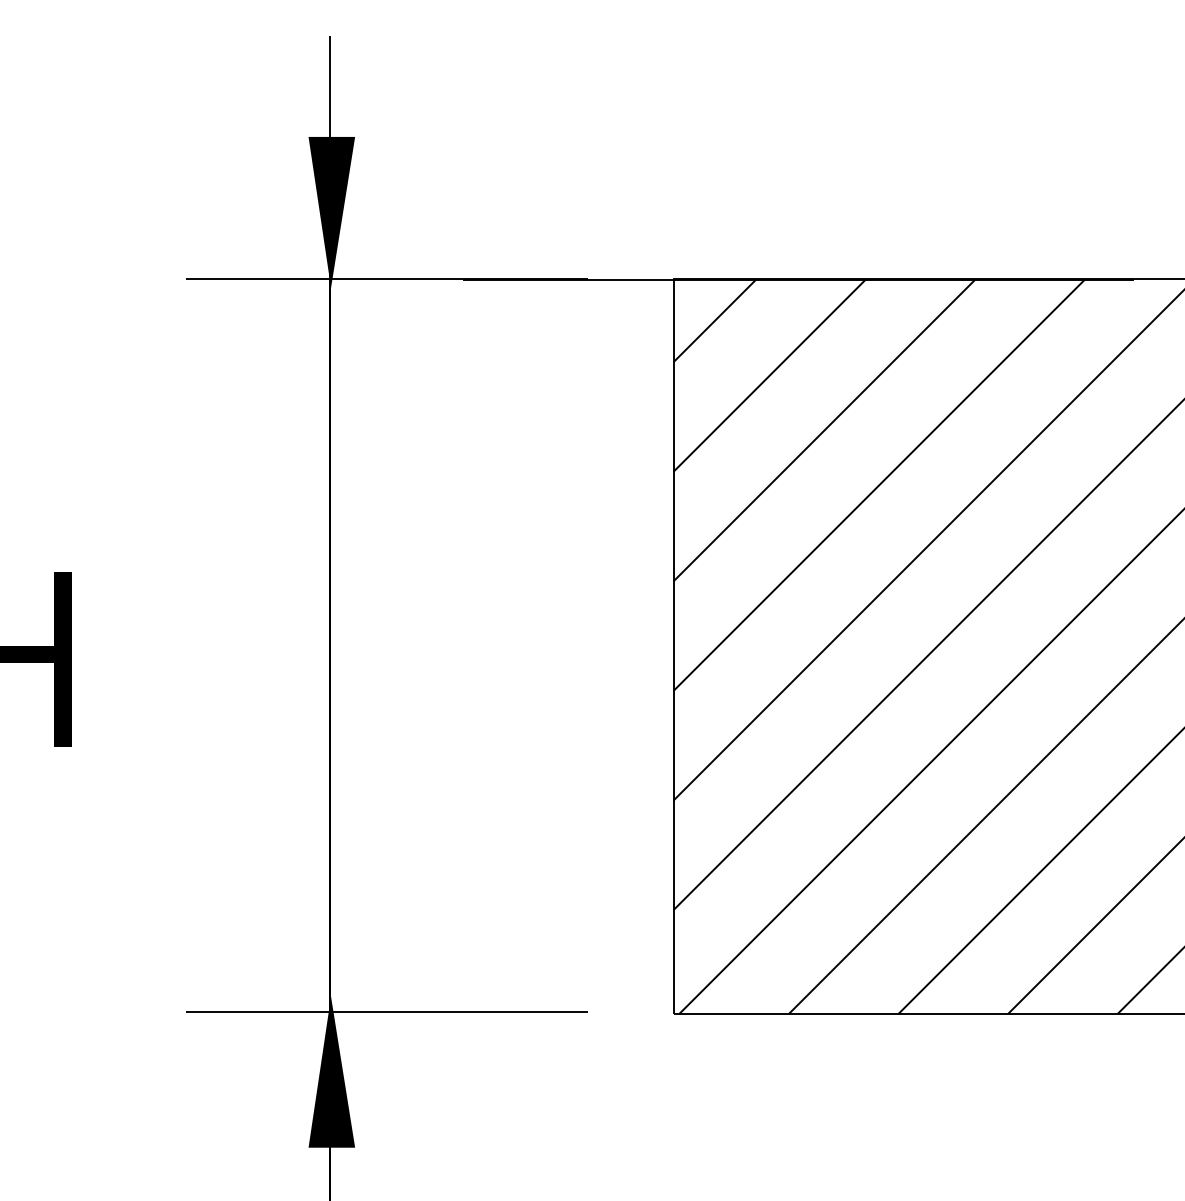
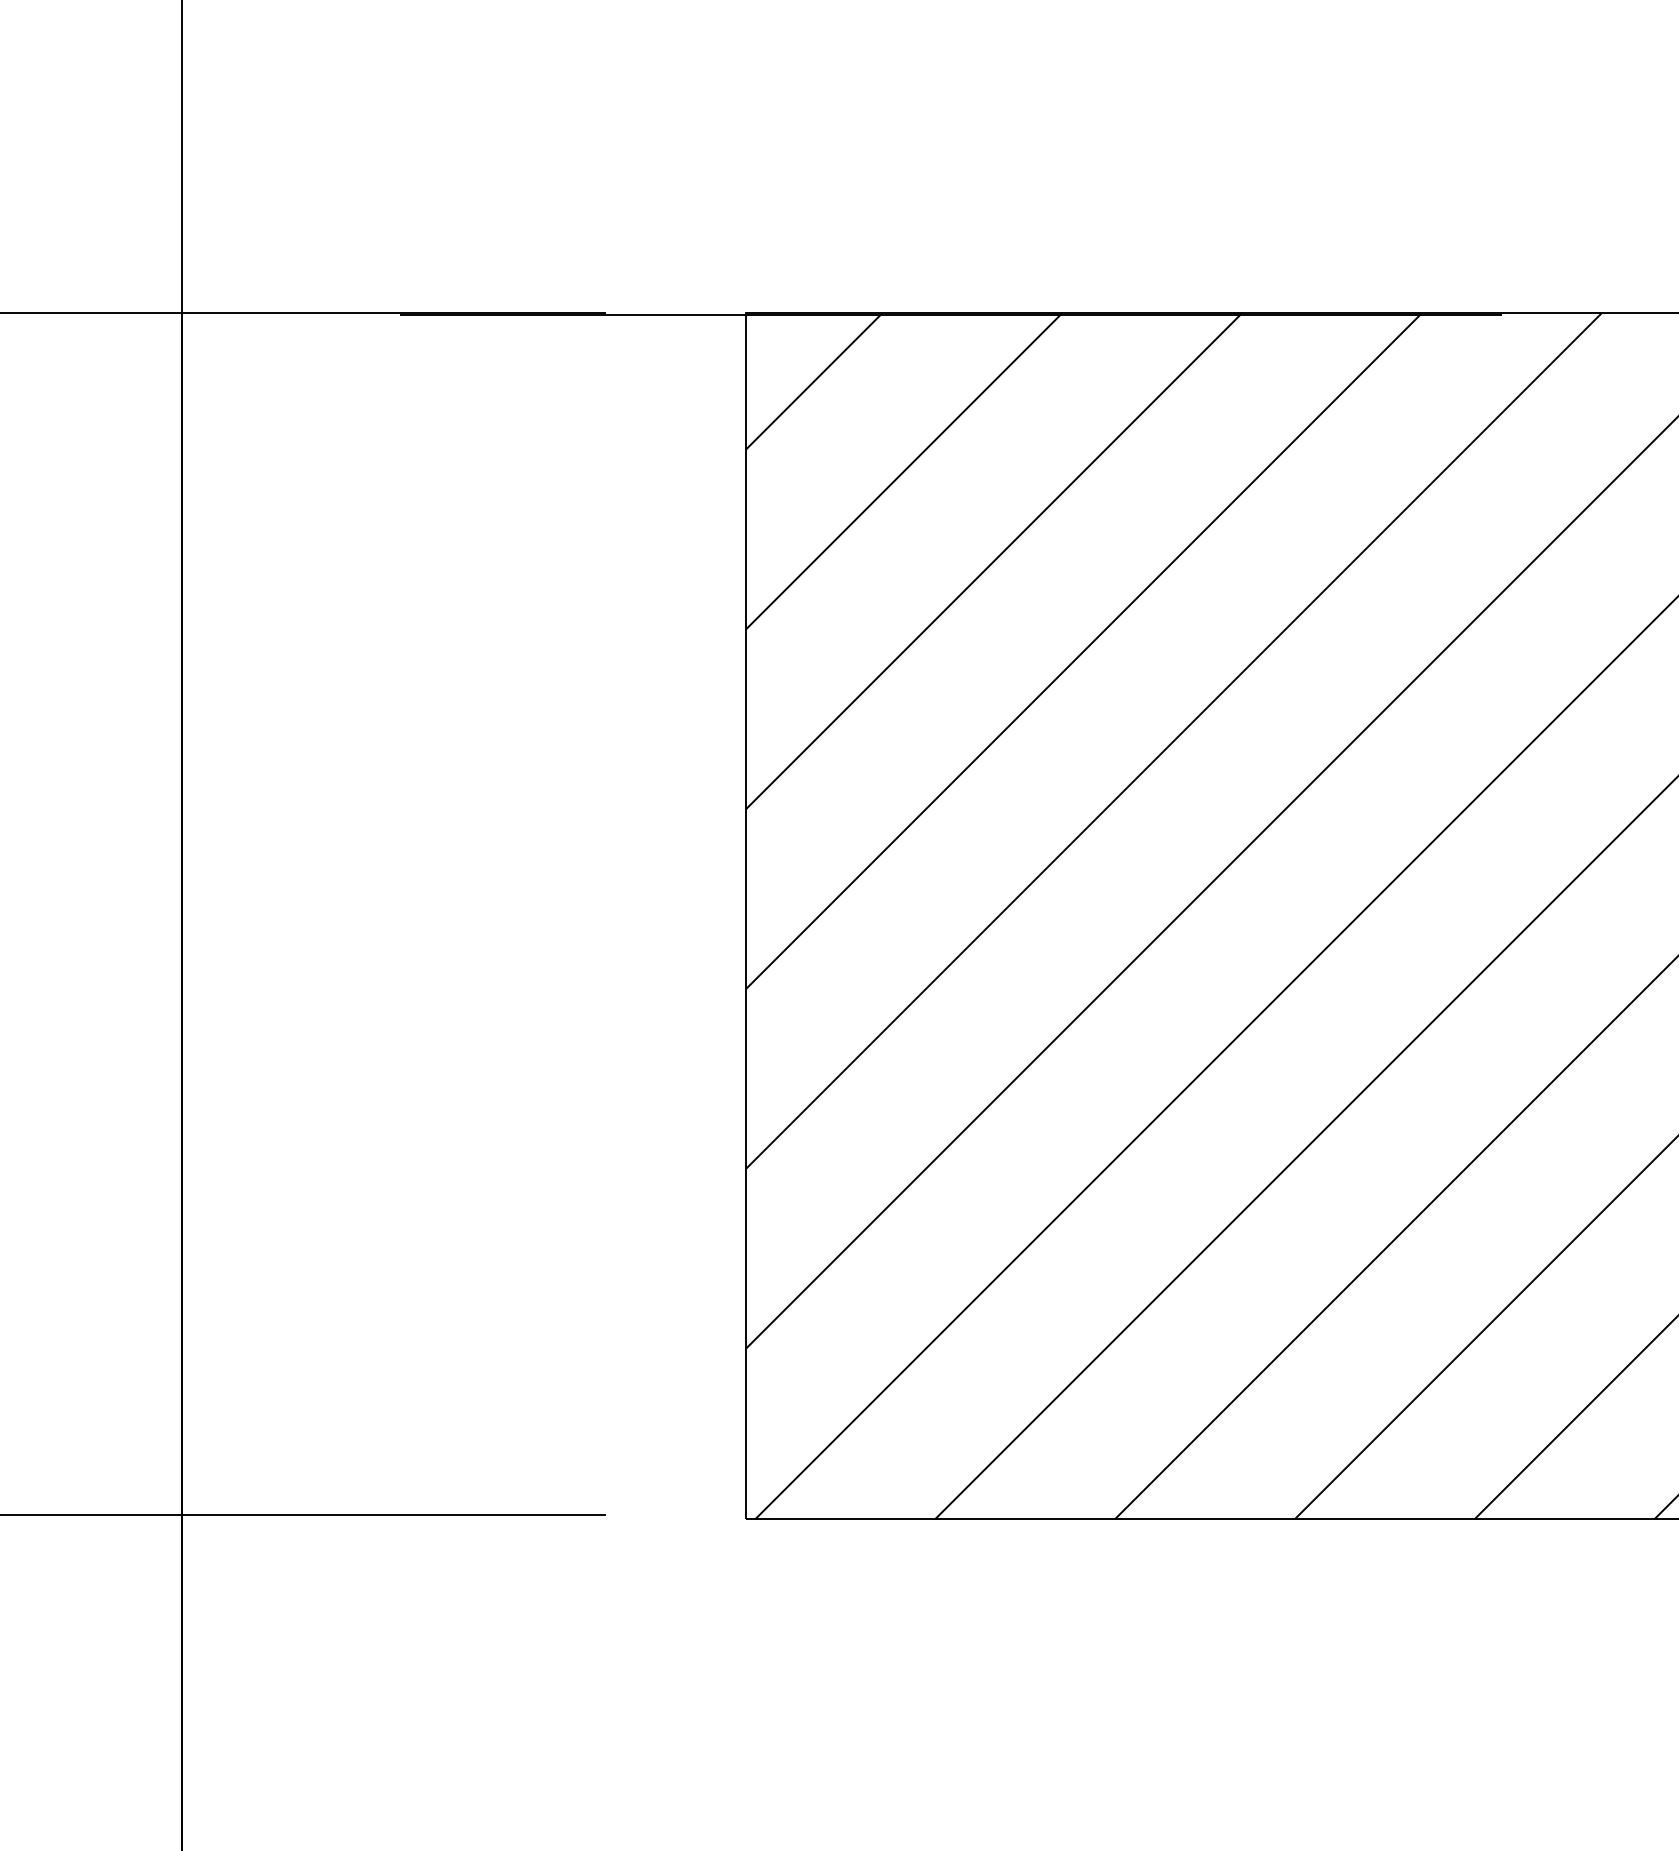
fill: (331, 212) -> (184, 204), removed
fill: (331, 1071) -> (184, 1613), removed

